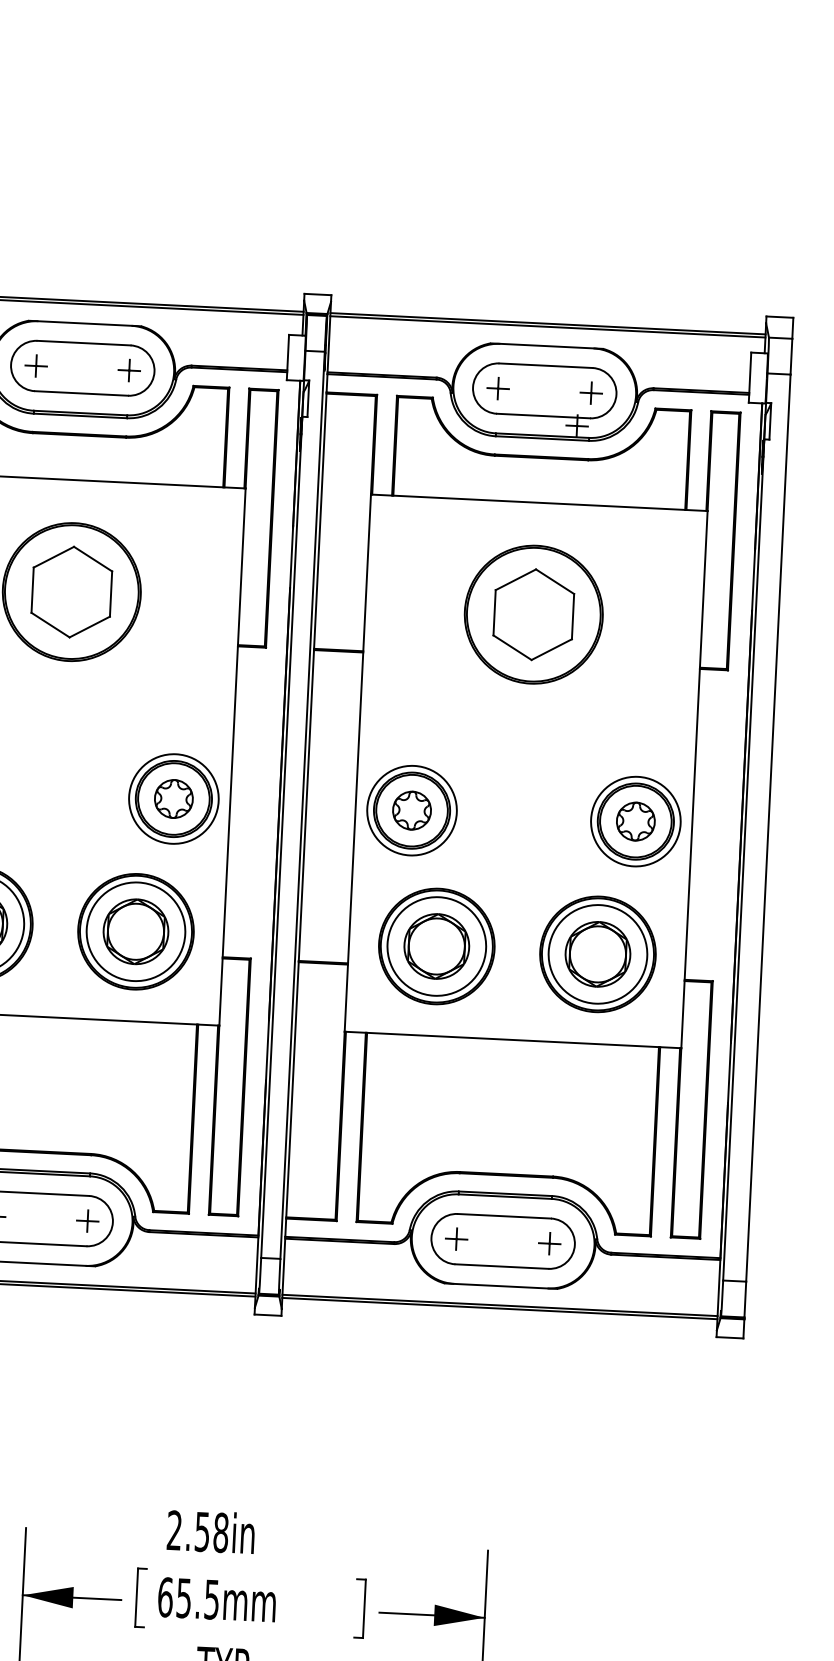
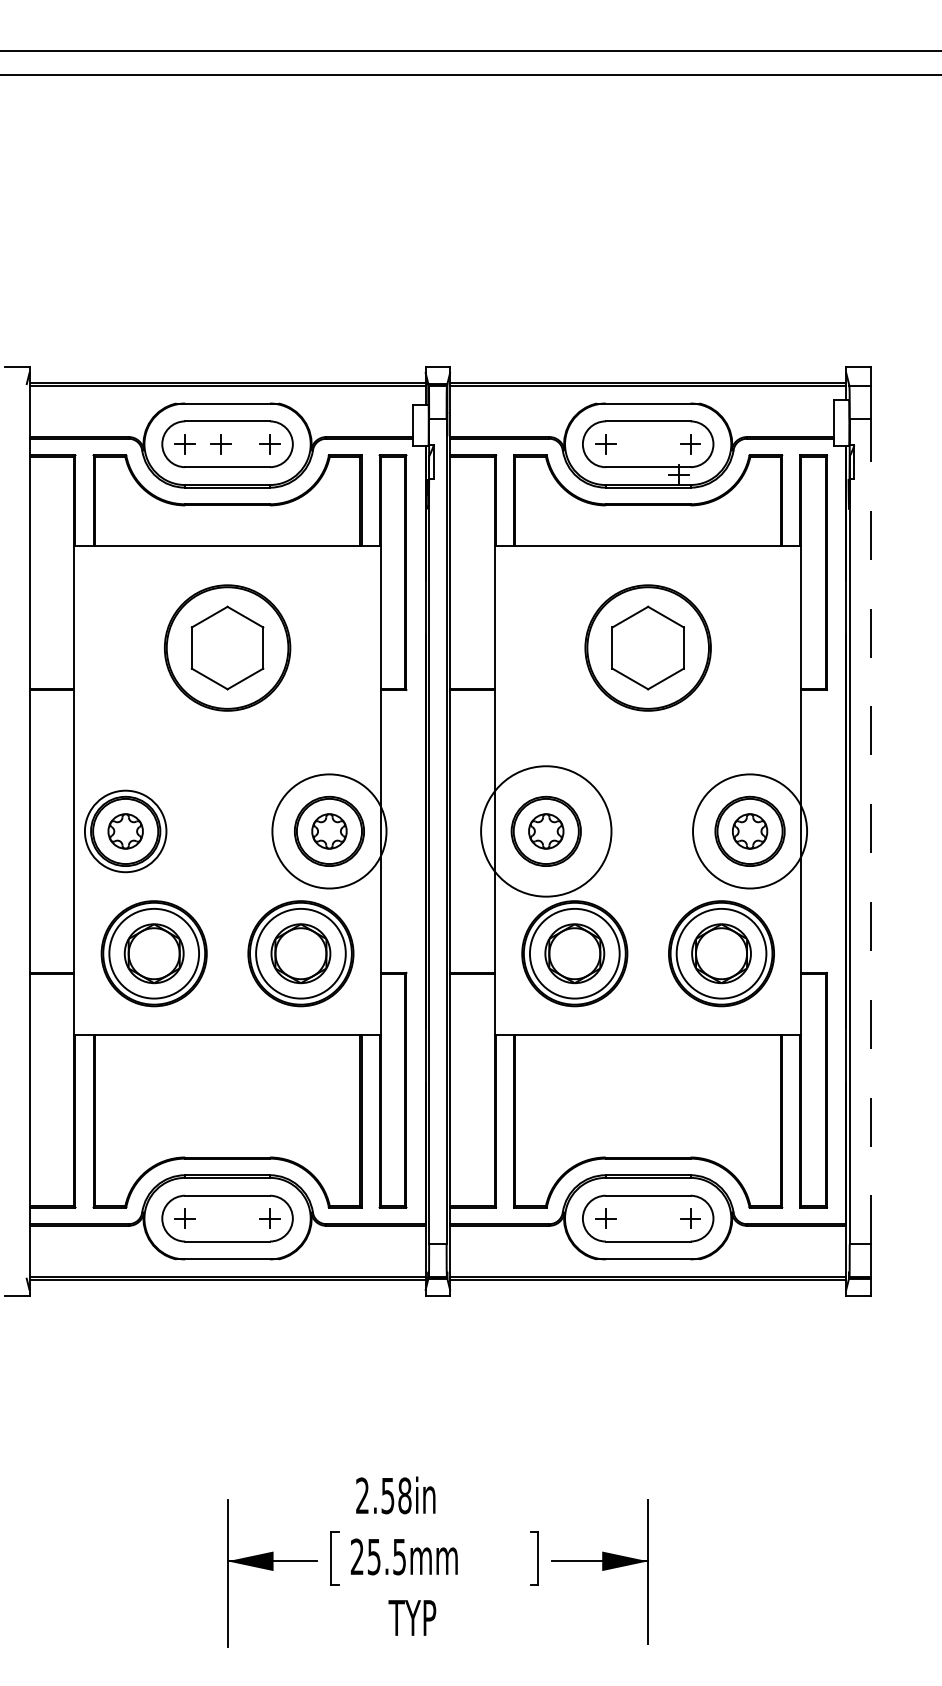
part: (75, 368) -> (220, 444), added
circle: (173, 799) -> (329, 831), size x1.4
circle: (412, 810) -> (546, 831), size x1.6
circle: (635, 821) -> (749, 831), size x1.4
line: (768, 828) -> (870, 831), solid -> dashed
text: (165, 1596) -> (357, 1556), 65.5mm -> 25.5mm

